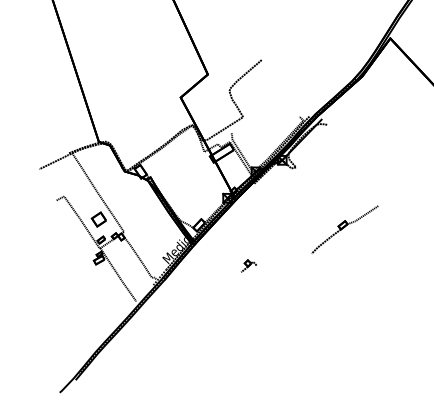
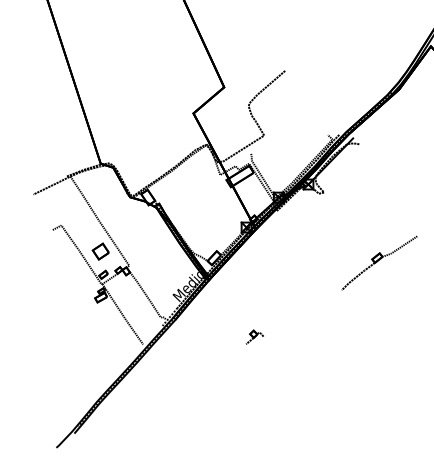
part: (248, 265) -> (254, 336), moved

